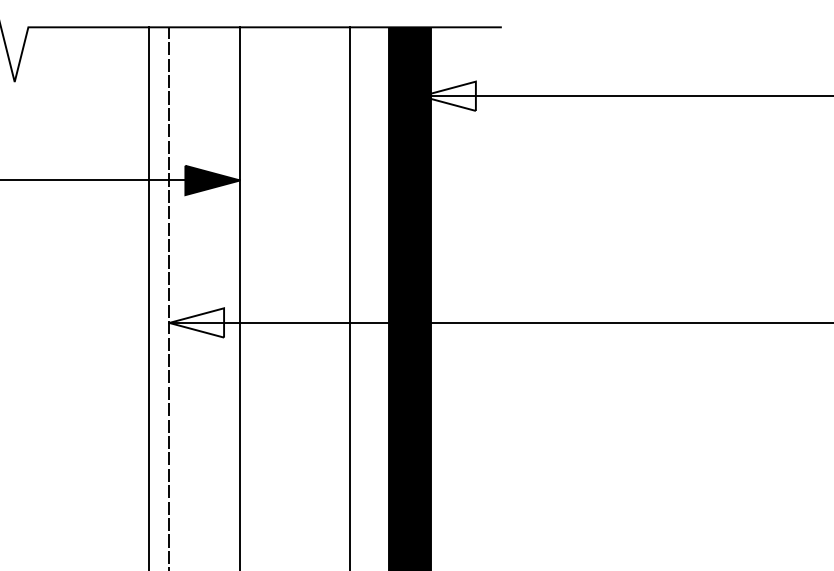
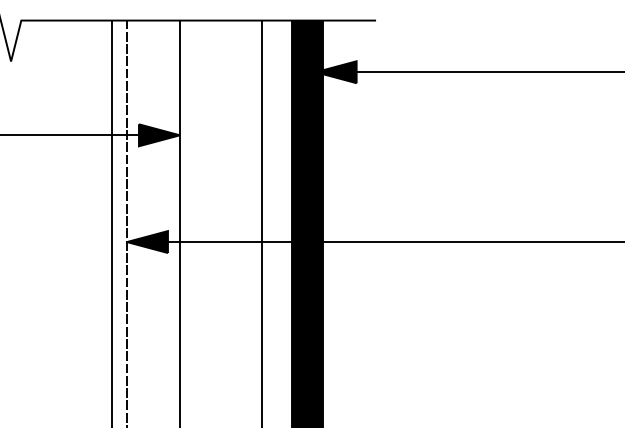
fill: (447, 96) -> (335, 72), added
fill: (195, 323) -> (146, 242), added

